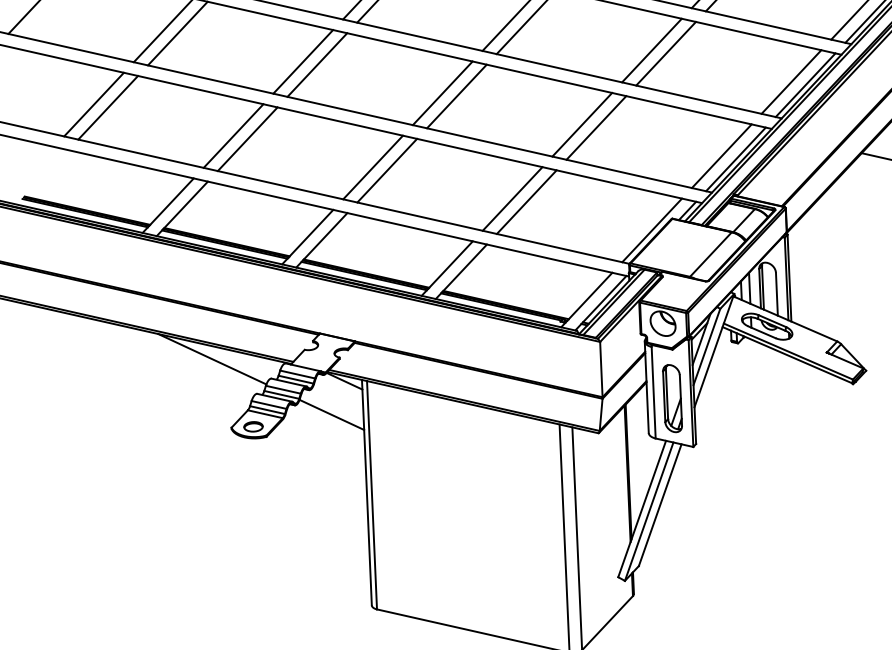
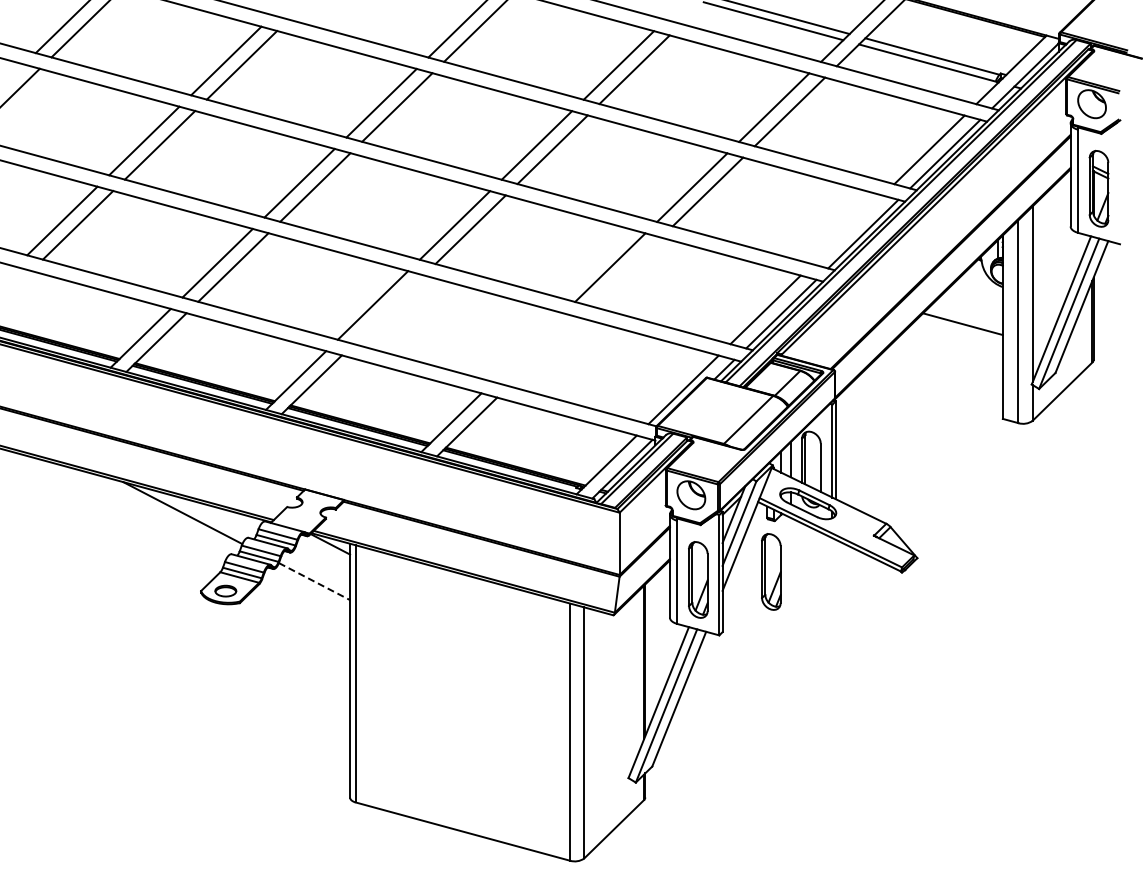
line: (791, 81) -> (847, 229), removed
line: (595, 127) -> (625, 271), removed
line: (387, 170) -> (388, 309), removed
line: (512, 198) -> (528, 347), removed
line: (526, 201) -> (543, 351), removed
part: (737, 388) -> (771, 571), added
line: (331, 414) -> (314, 581), solid -> dashed

